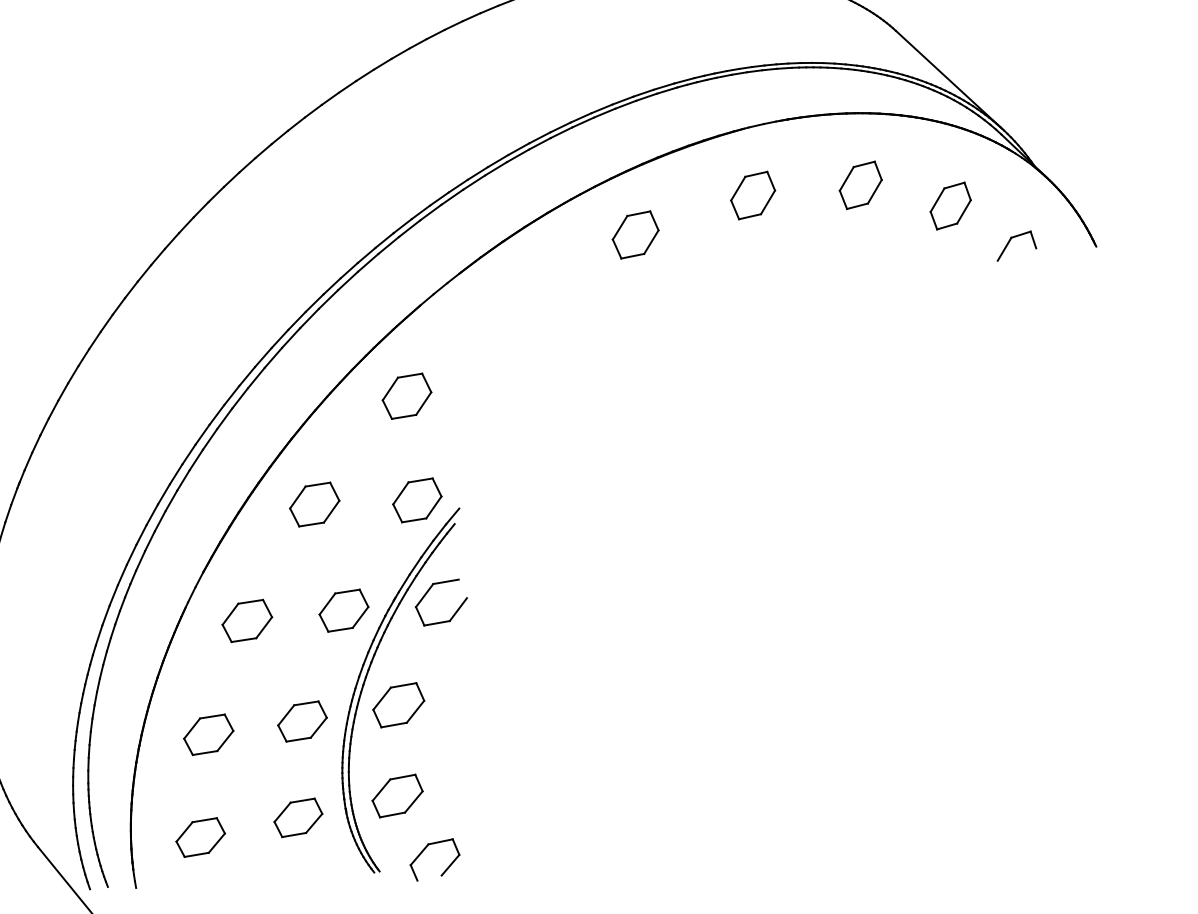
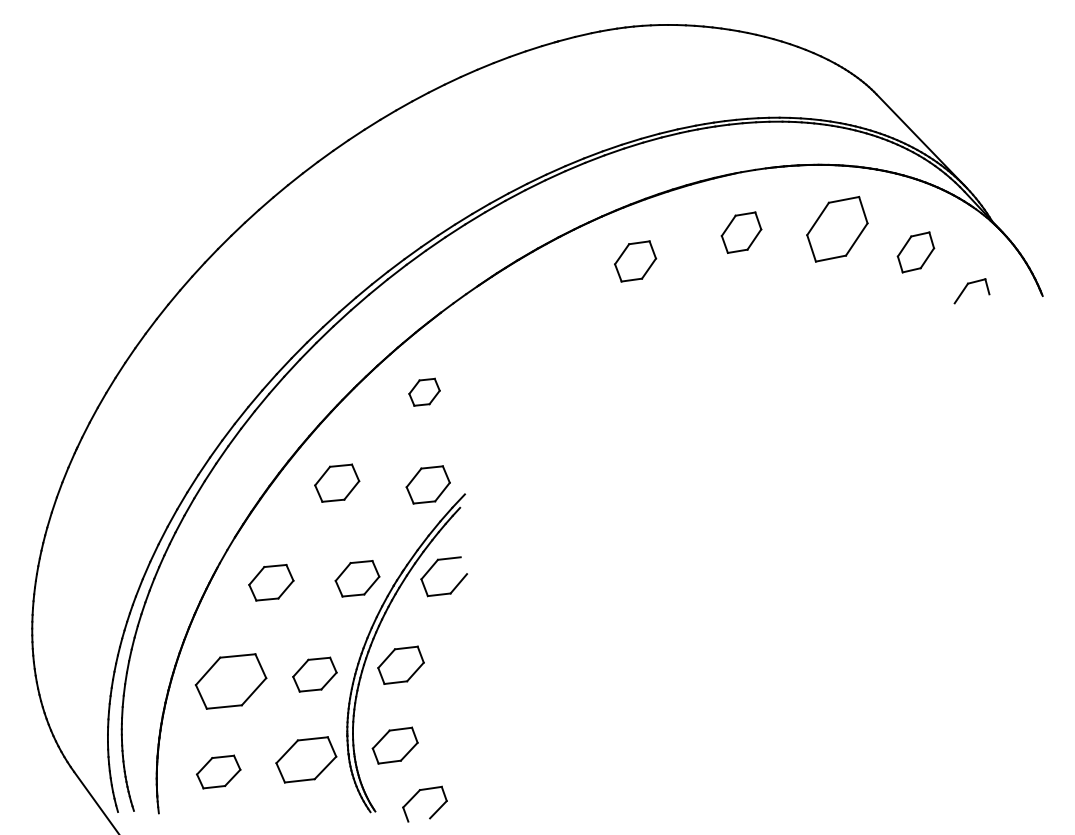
part: (860, 185) -> (837, 229), size x1.6
part: (406, 396) -> (424, 392), size x0.7
part: (209, 734) -> (231, 681), size x1.6
part: (297, 817) -> (305, 759), size x1.4

